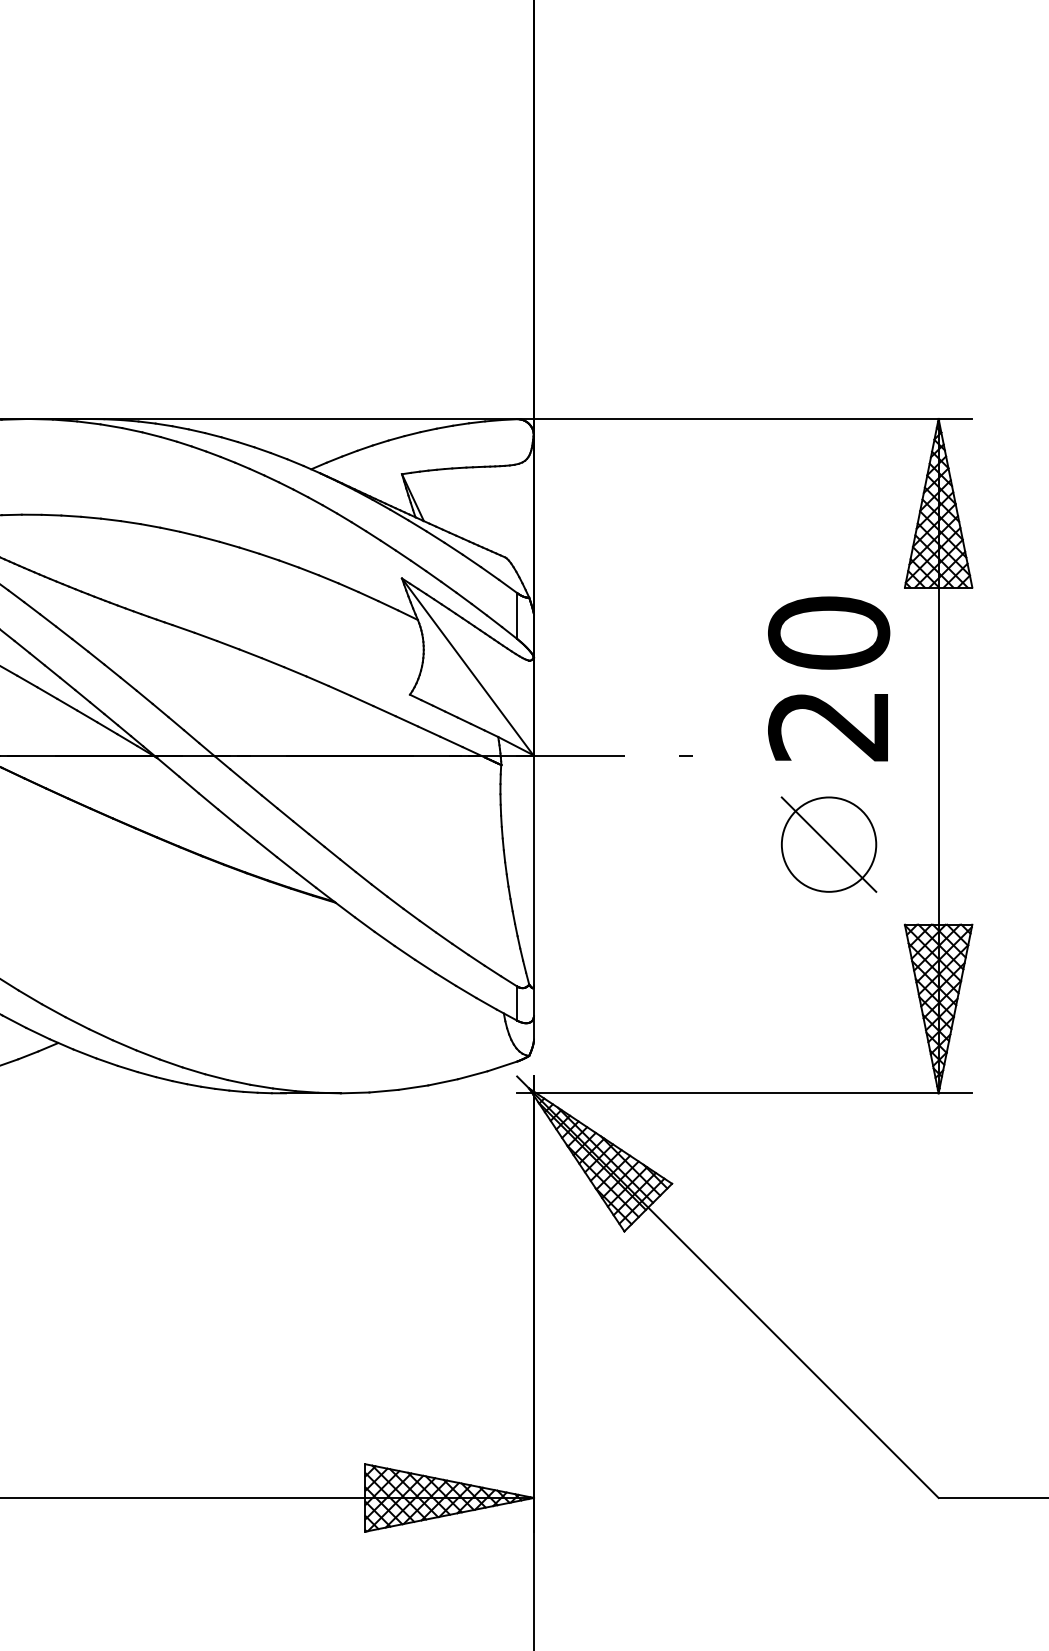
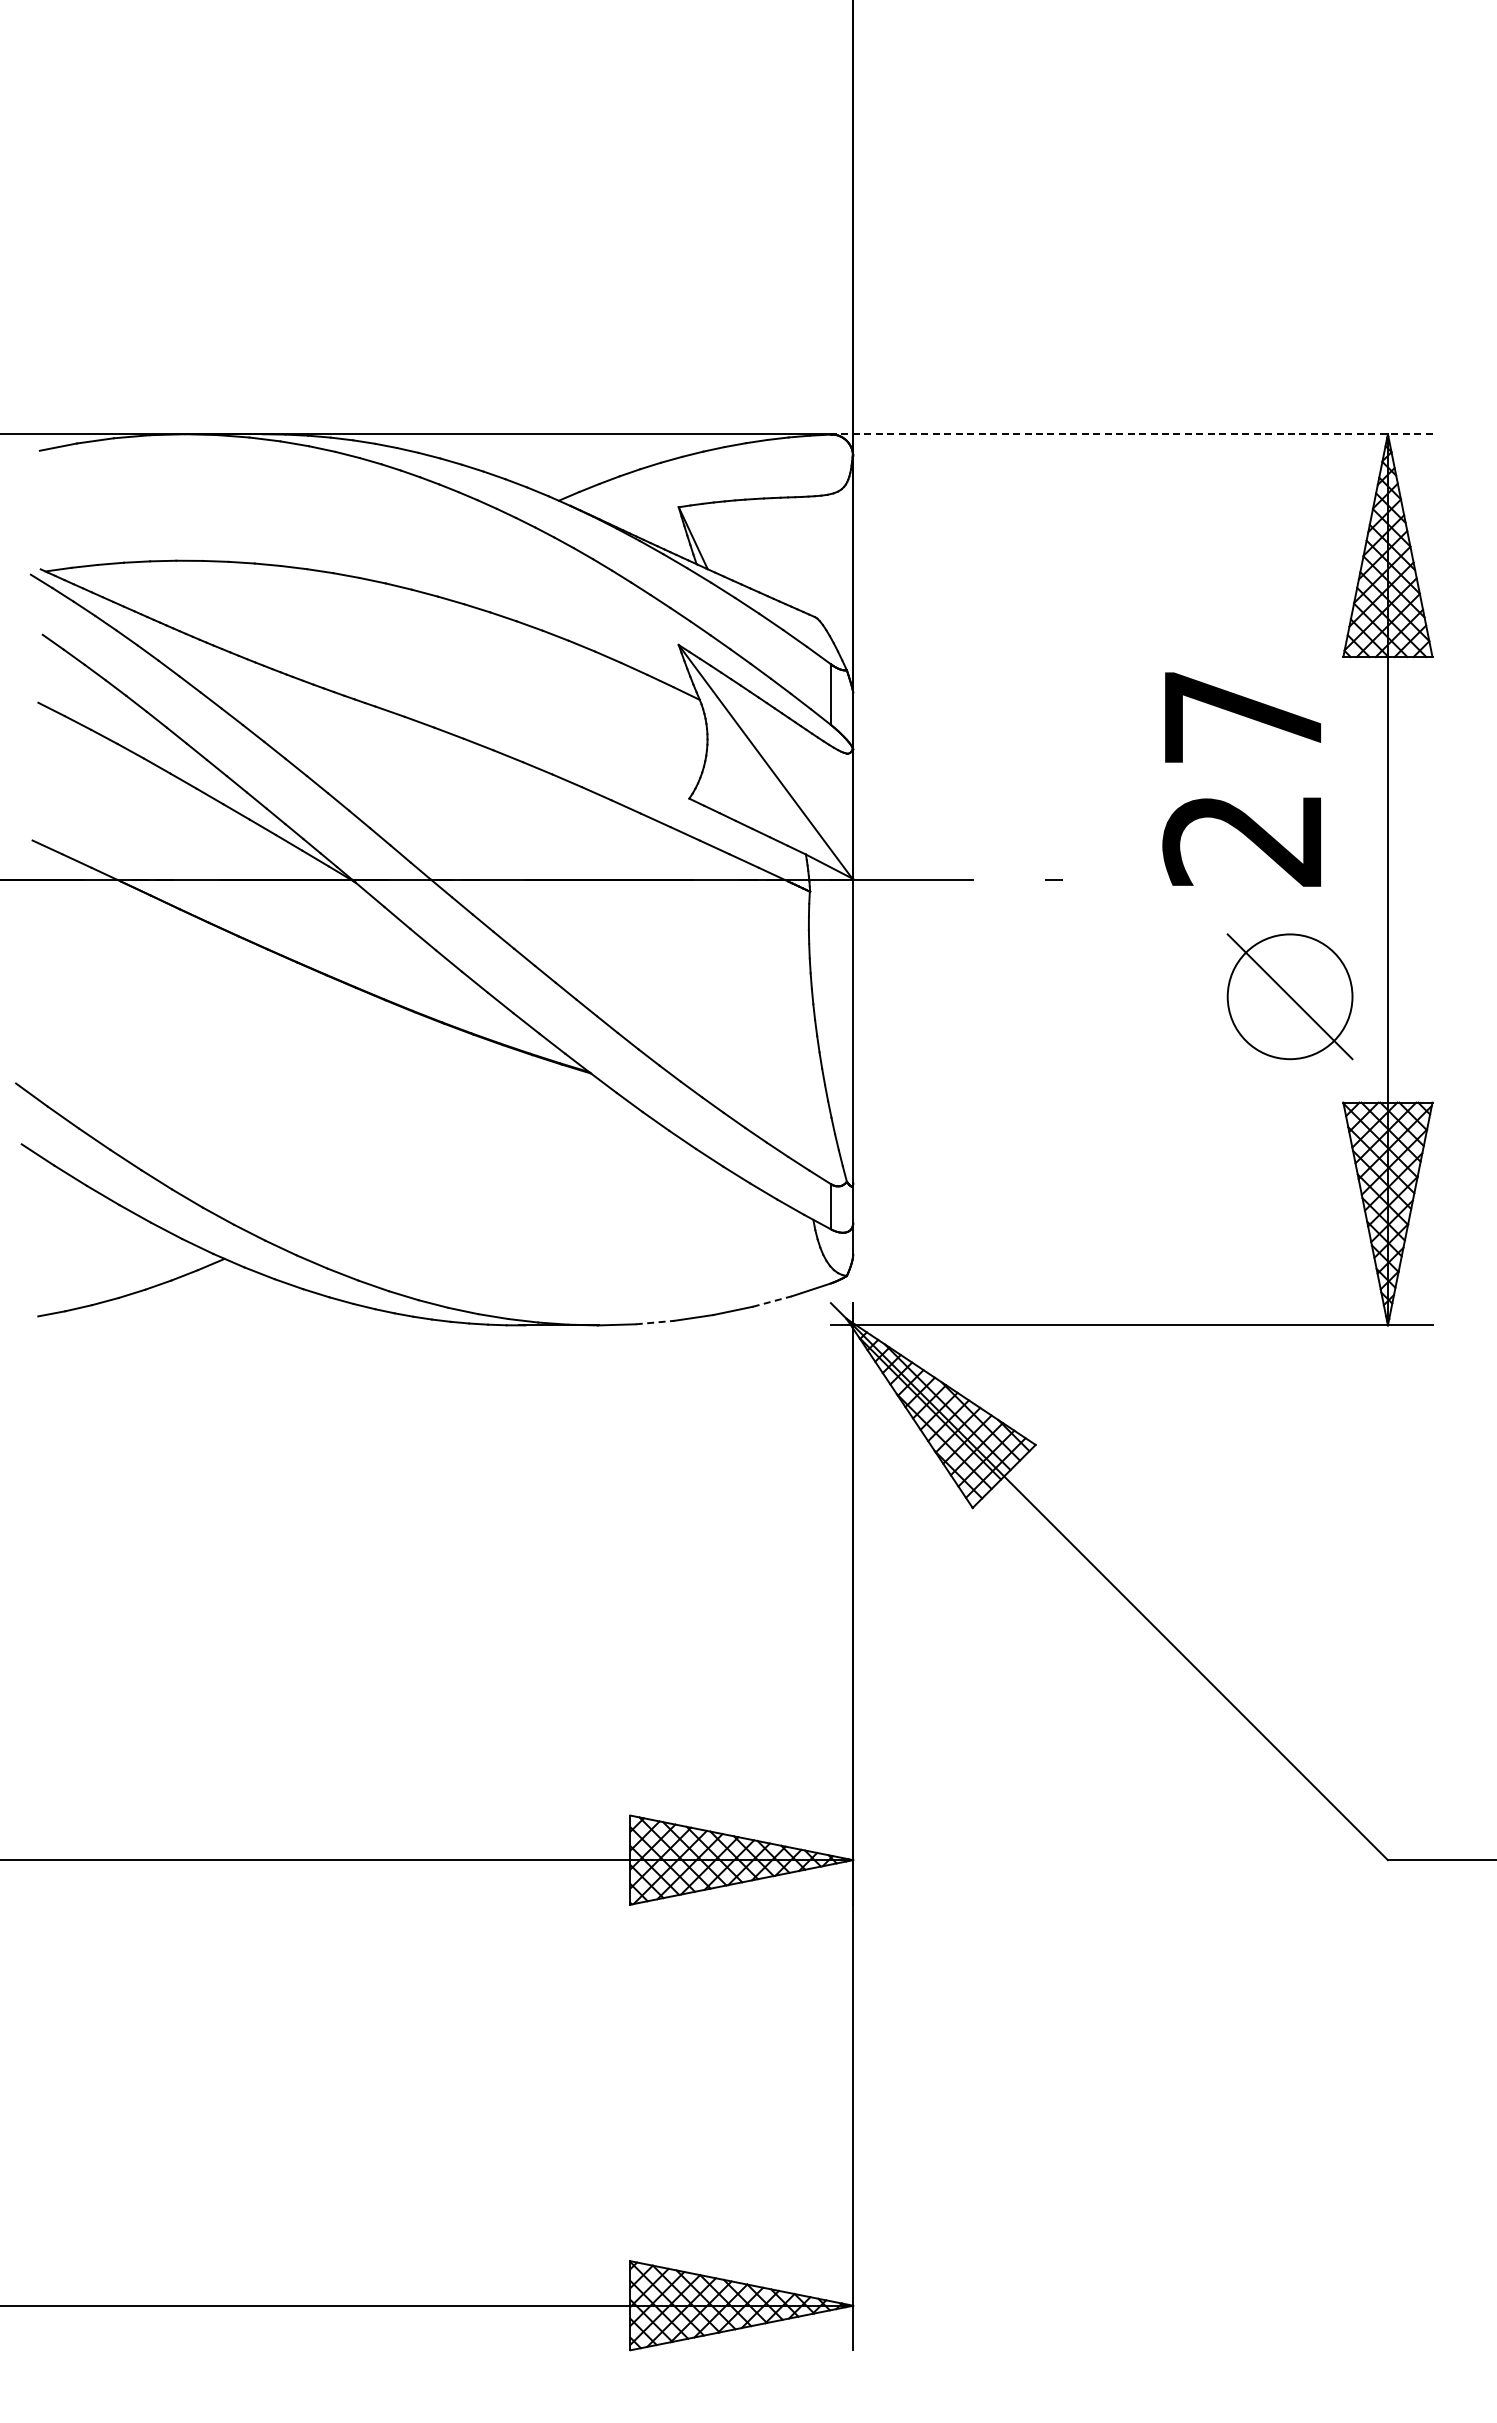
line: (744, 419) -> (1131, 434), solid -> dashed
text: (829, 632) -> (1243, 716), 20 -> 27
part: (828, 844) -> (1289, 996), moved
line: (472, 1075) -> (772, 1301), solid -> dashed
line: (384, 1091) -> (655, 1322), solid -> dashed

